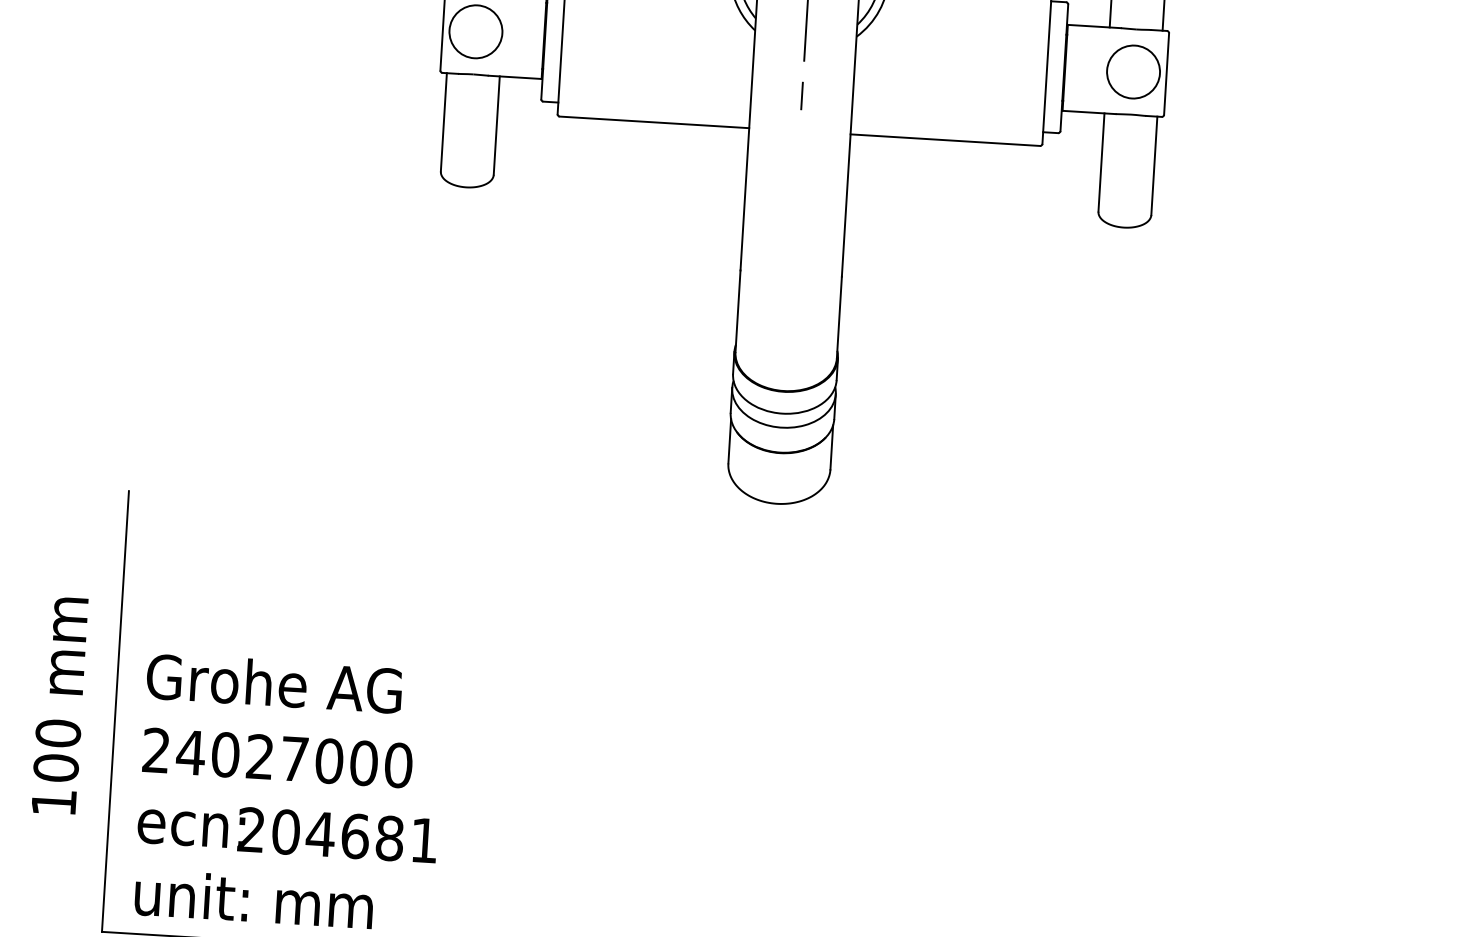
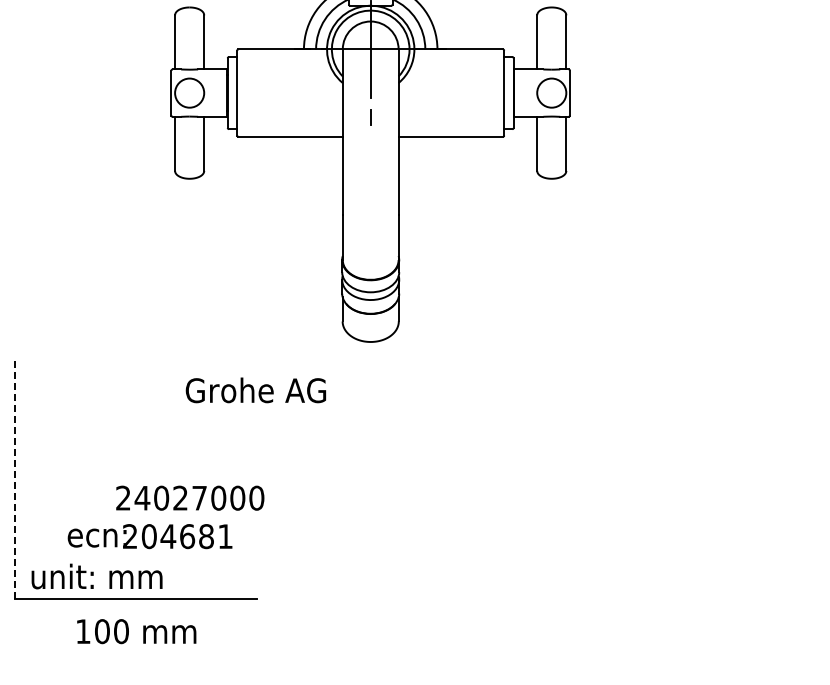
text: (273, 683) -> (255, 390), moved
line: (115, 710) -> (14, 477), solid -> dashed
text: (278, 756) -> (190, 497), moved
text: (286, 832) -> (149, 536), moved

